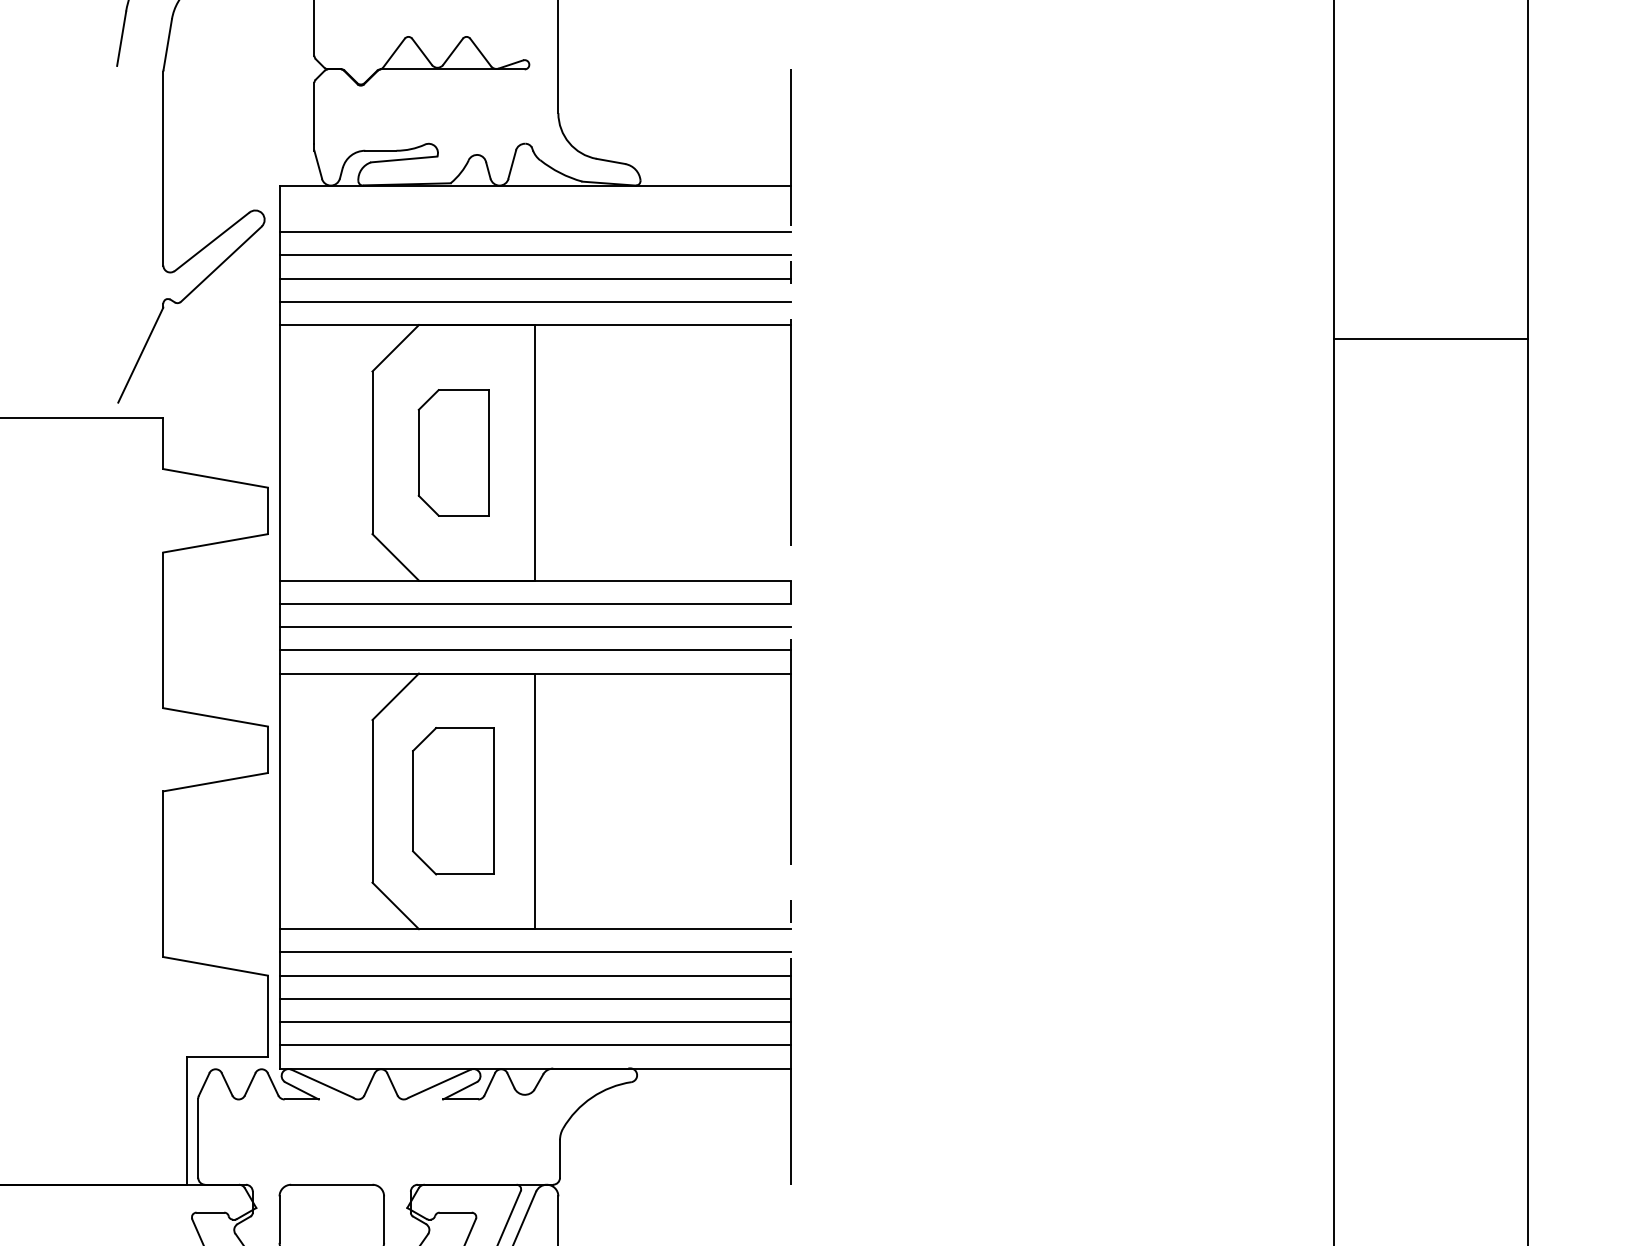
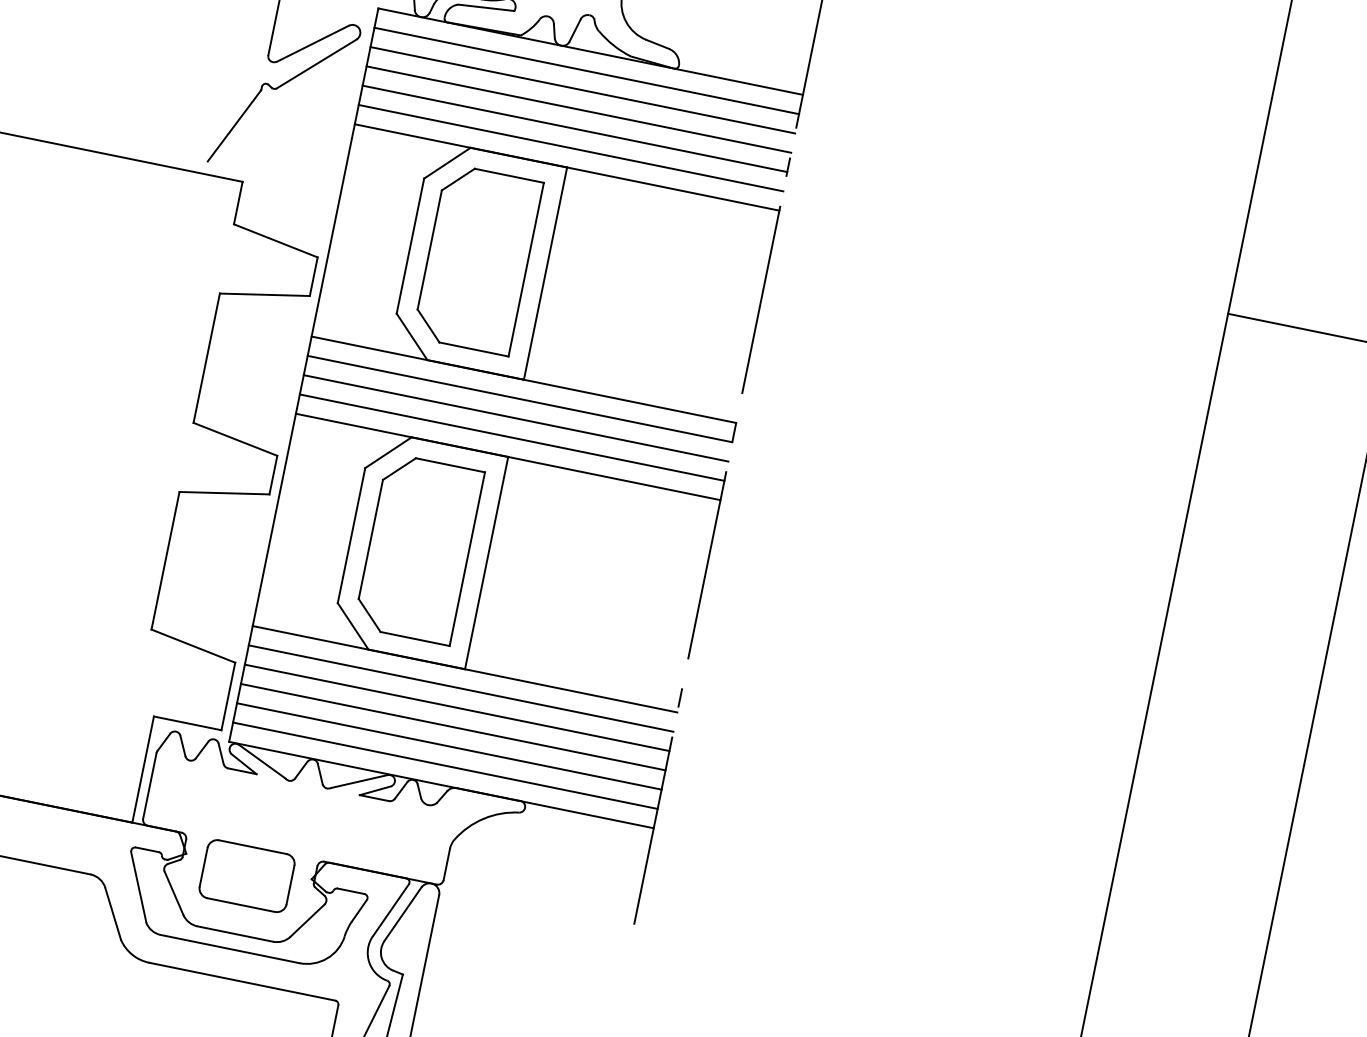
line: (534, 208) -> (586, 70), added
part: (453, 452) -> (477, 259), size x1.67
part: (453, 800) -> (418, 548), size x1.43

